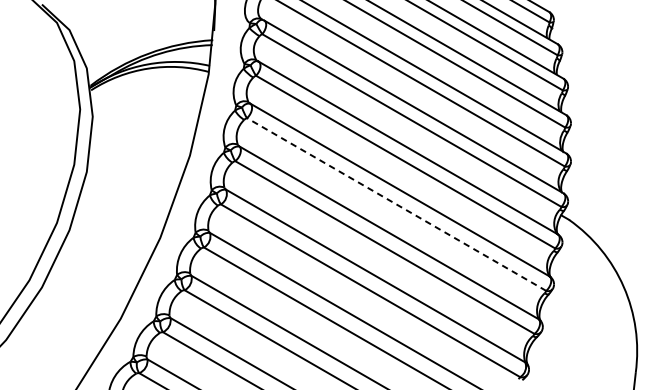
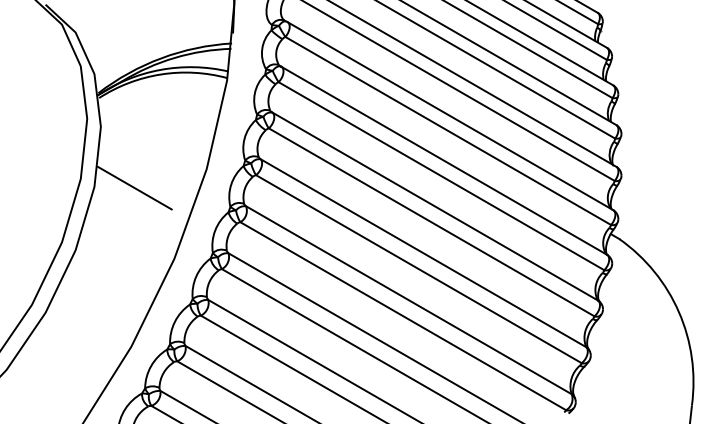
line: (123, 172) -> (134, 187), added
line: (396, 204) -> (431, 222), dashed -> solid

